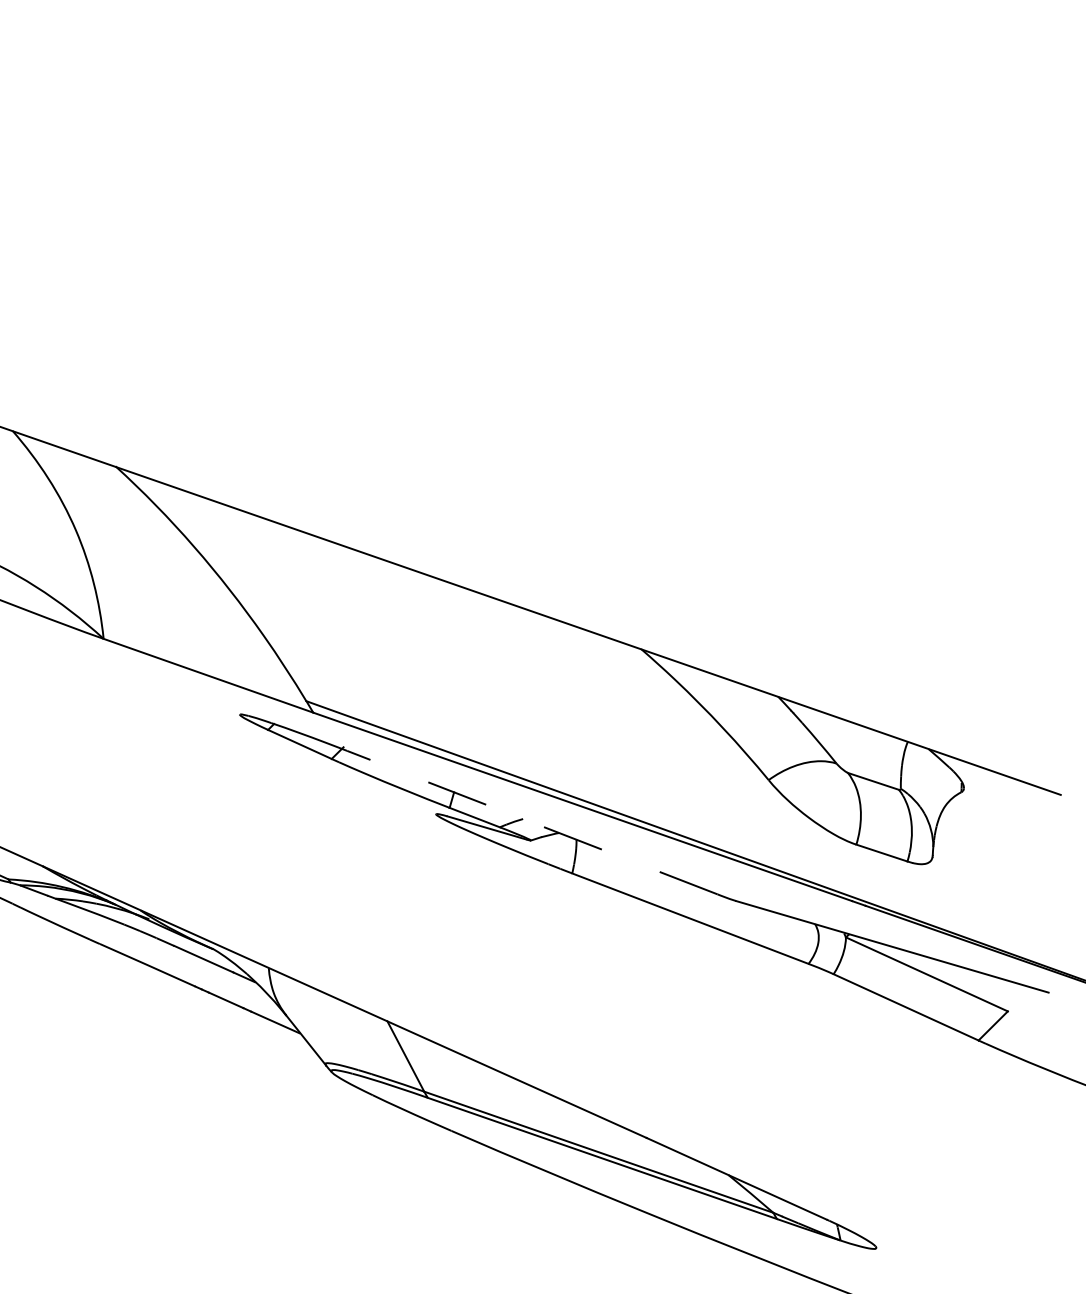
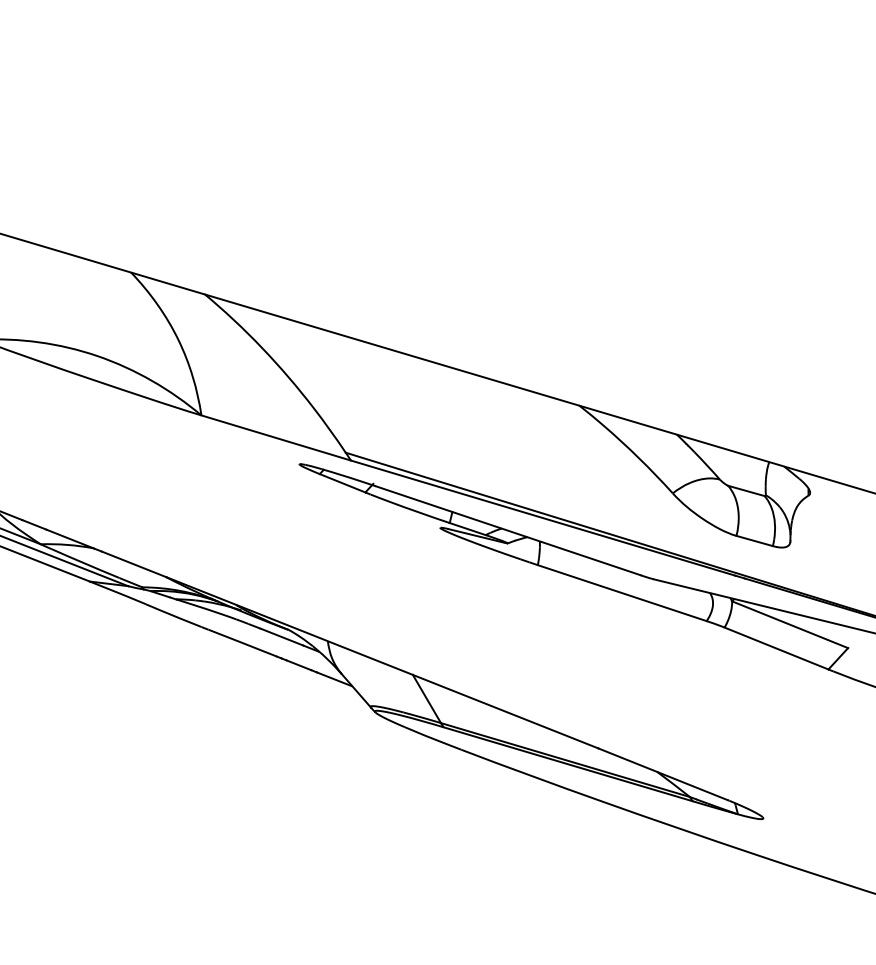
line: (532, 822) -> (508, 530), dashed -> solid

